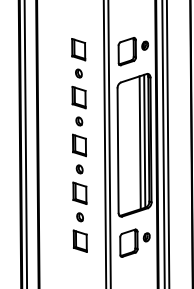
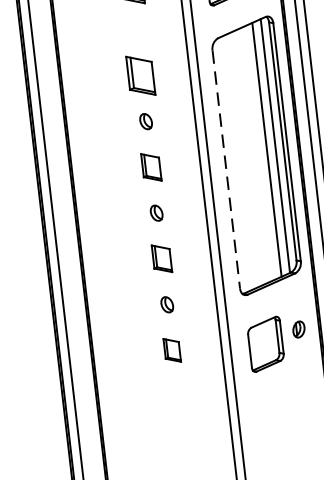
part: (78, 73) -> (134, 29), removed
part: (79, 145) -> (151, 167), size x0.7
line: (118, 151) -> (227, 170), solid -> dashed
part: (79, 192) -> (160, 257), size x0.7
part: (79, 240) -> (170, 349), size x0.6

